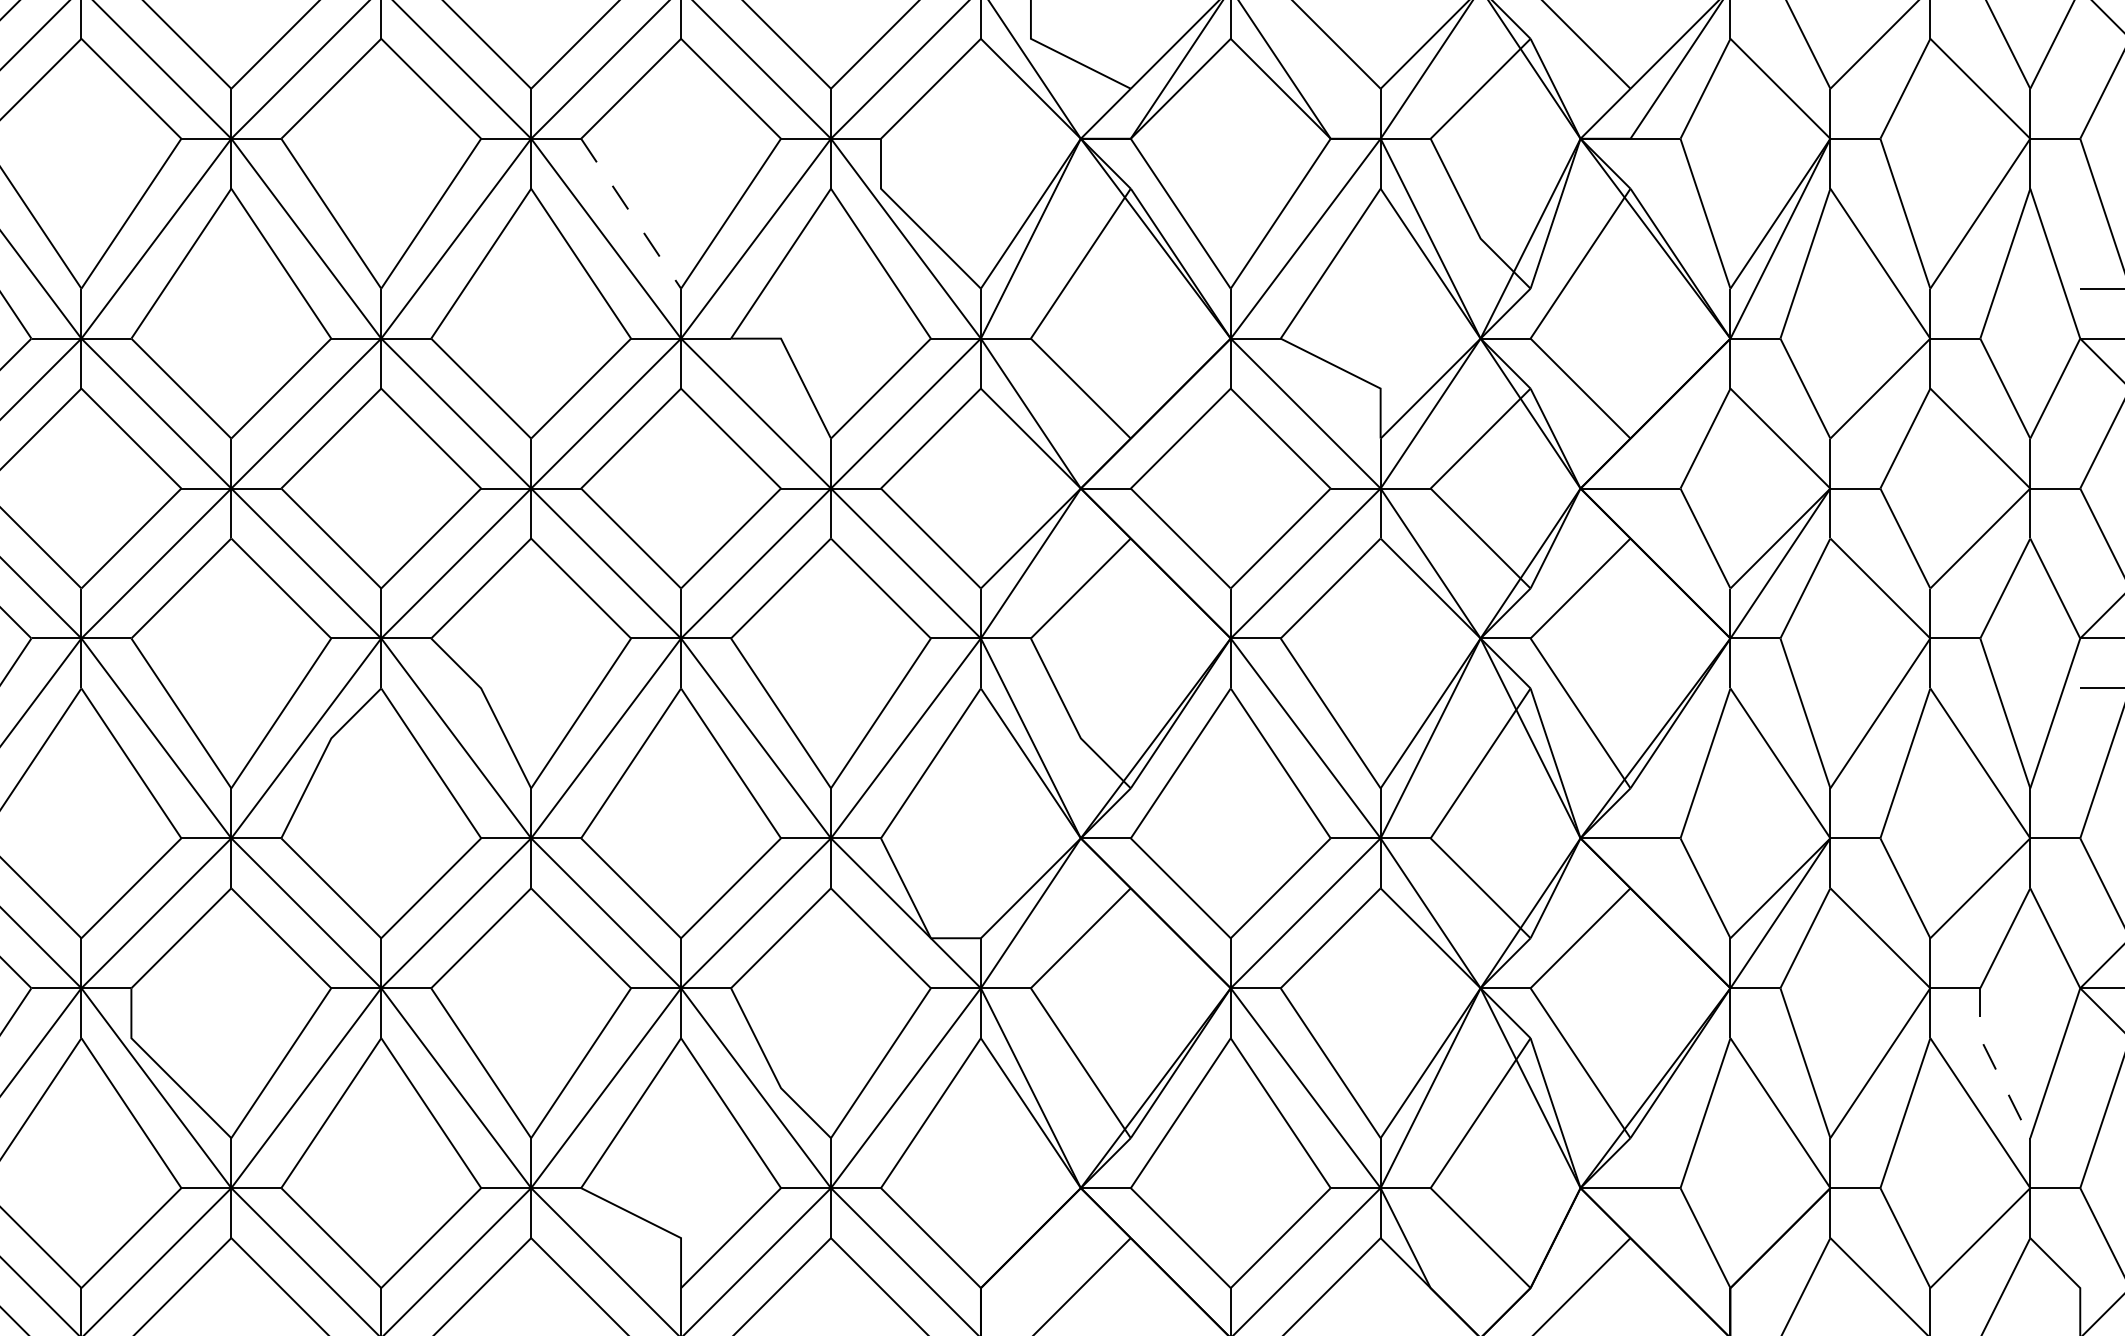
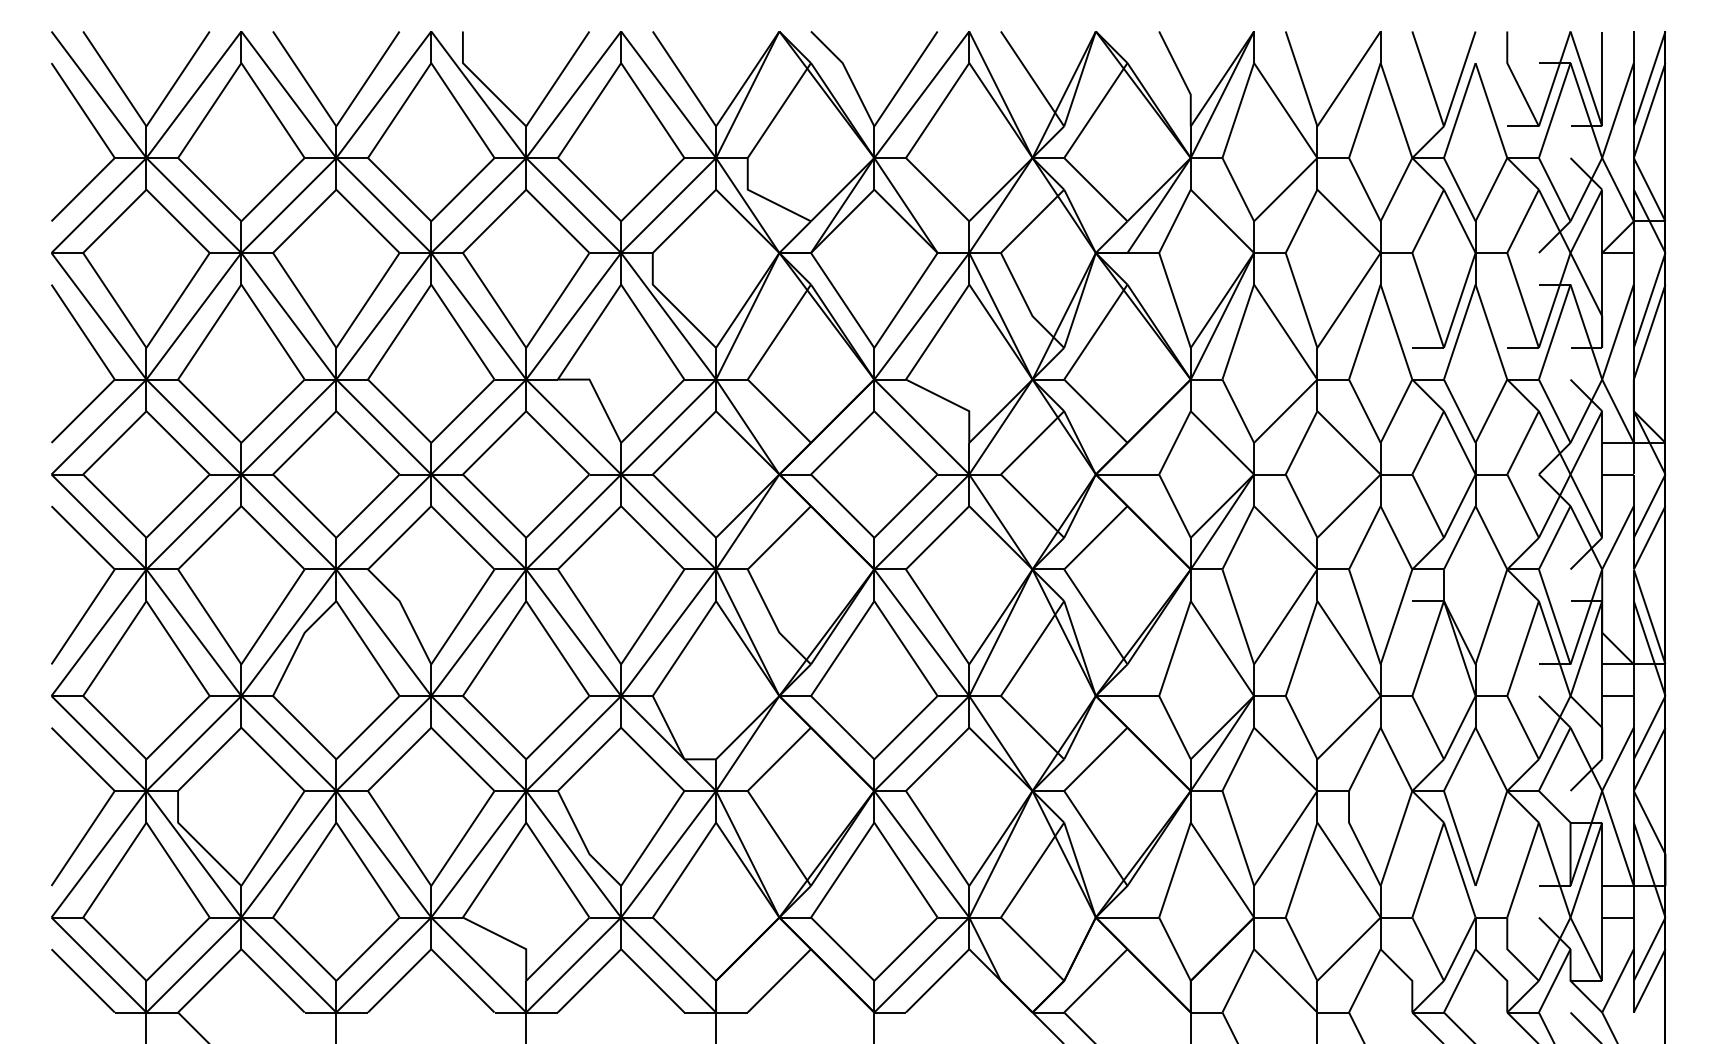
line: (631, 213) -> (494, 300), dashed -> solid
line: (1993, 1064) -> (1357, 839), dashed -> solid

